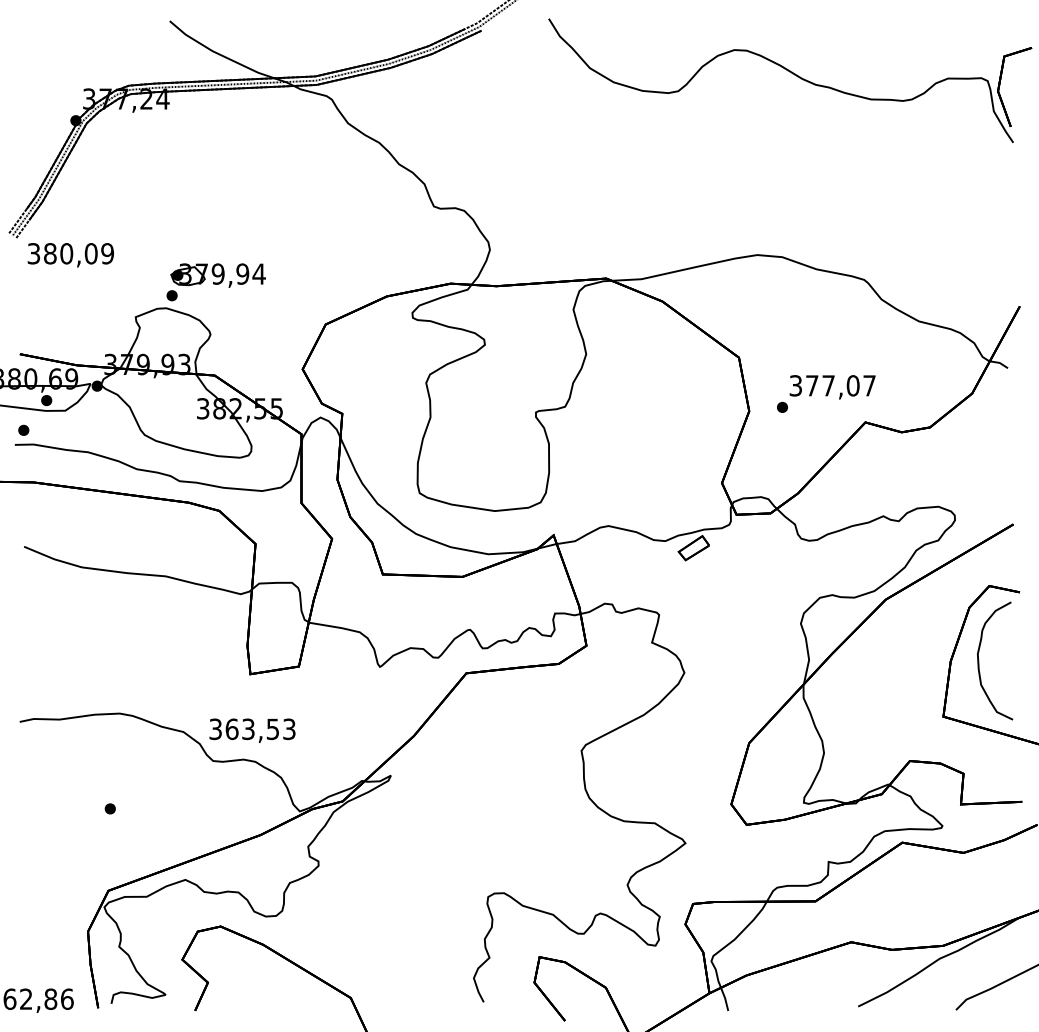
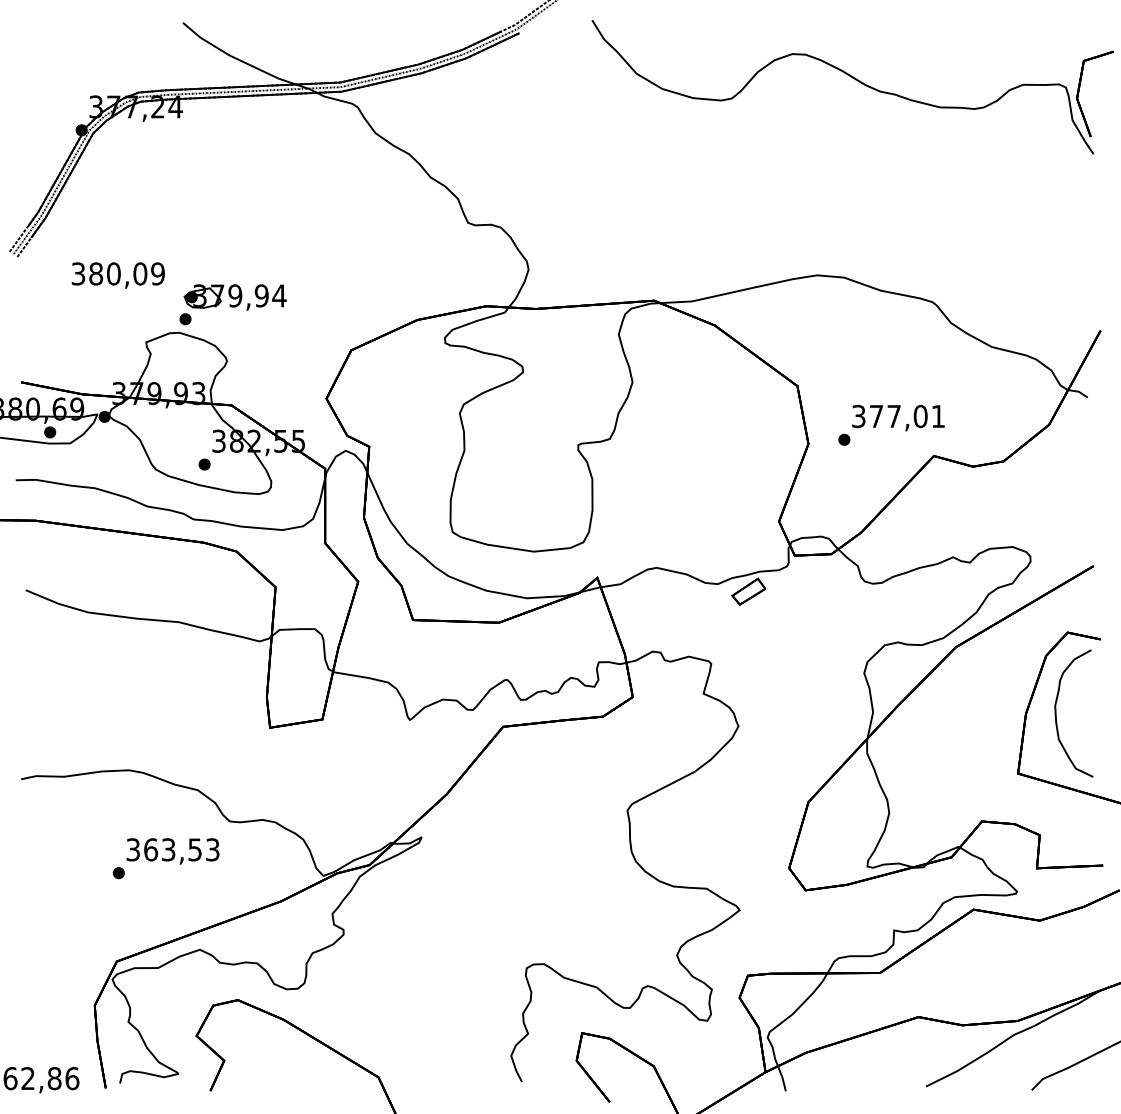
text: (70, 255) -> (117, 275), moved
text: (869, 385) -> (938, 416), 377,07 -> 377,01
part: (23, 429) -> (204, 463), moved
text: (252, 730) -> (172, 851), moved

